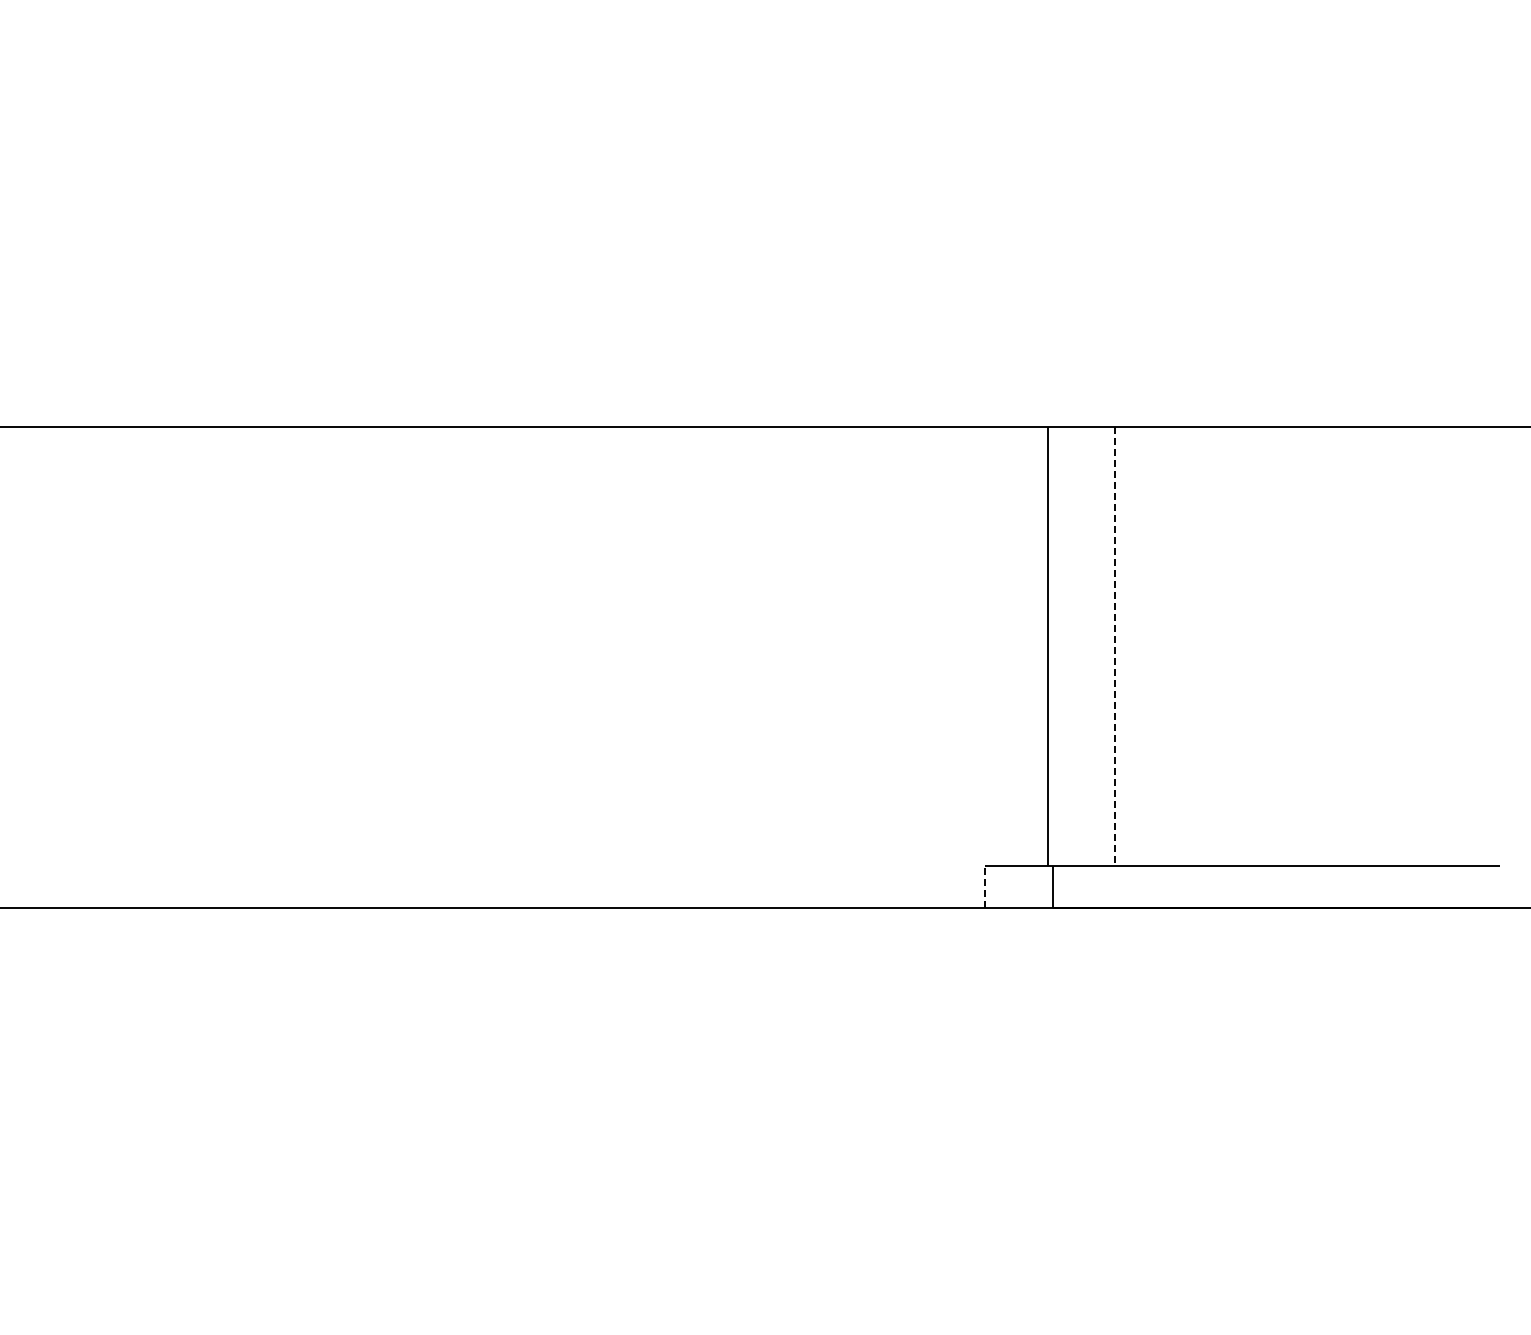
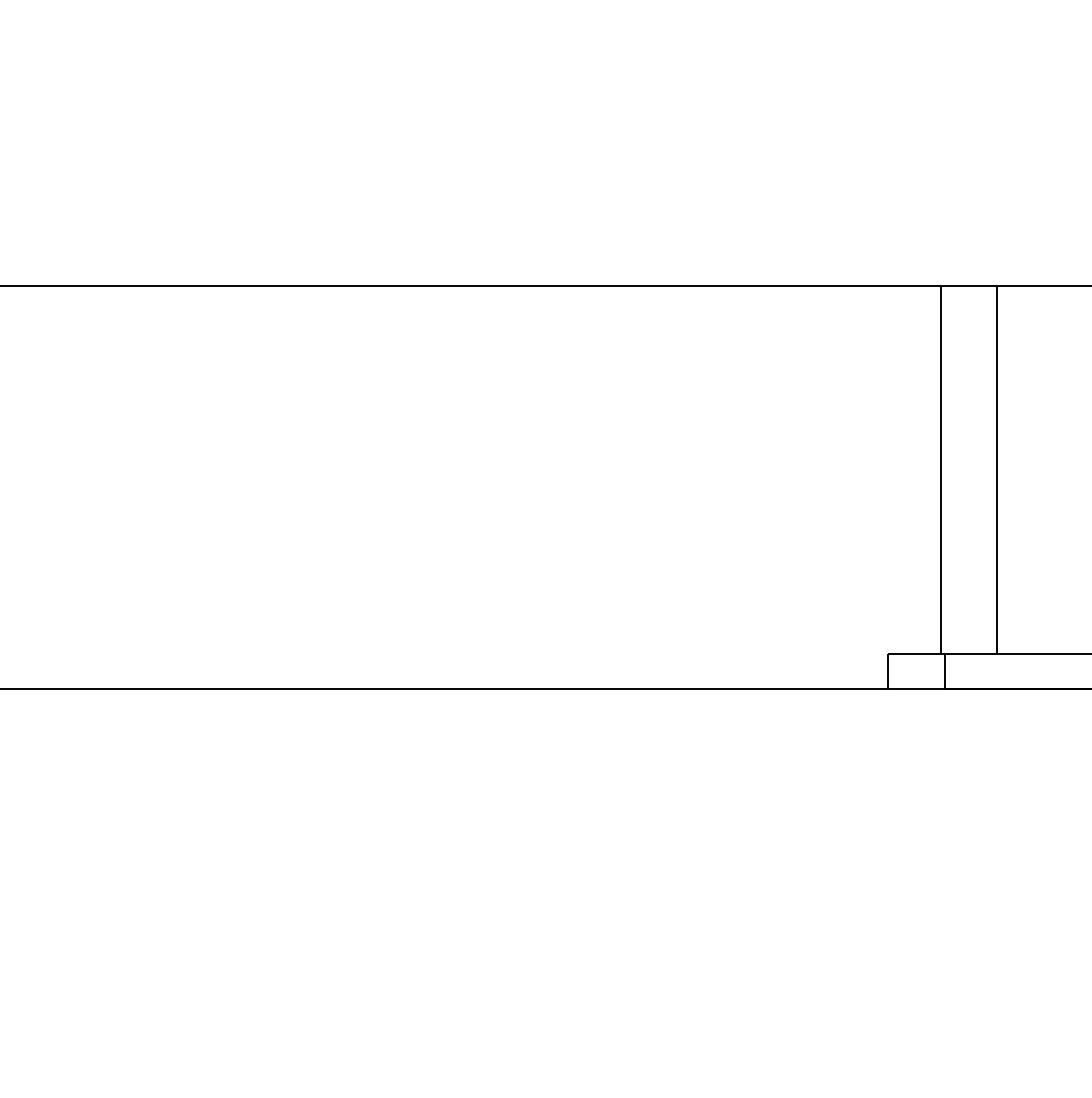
line: (1115, 646) -> (997, 469), dashed -> solid
line: (985, 887) -> (888, 671), dashed -> solid

